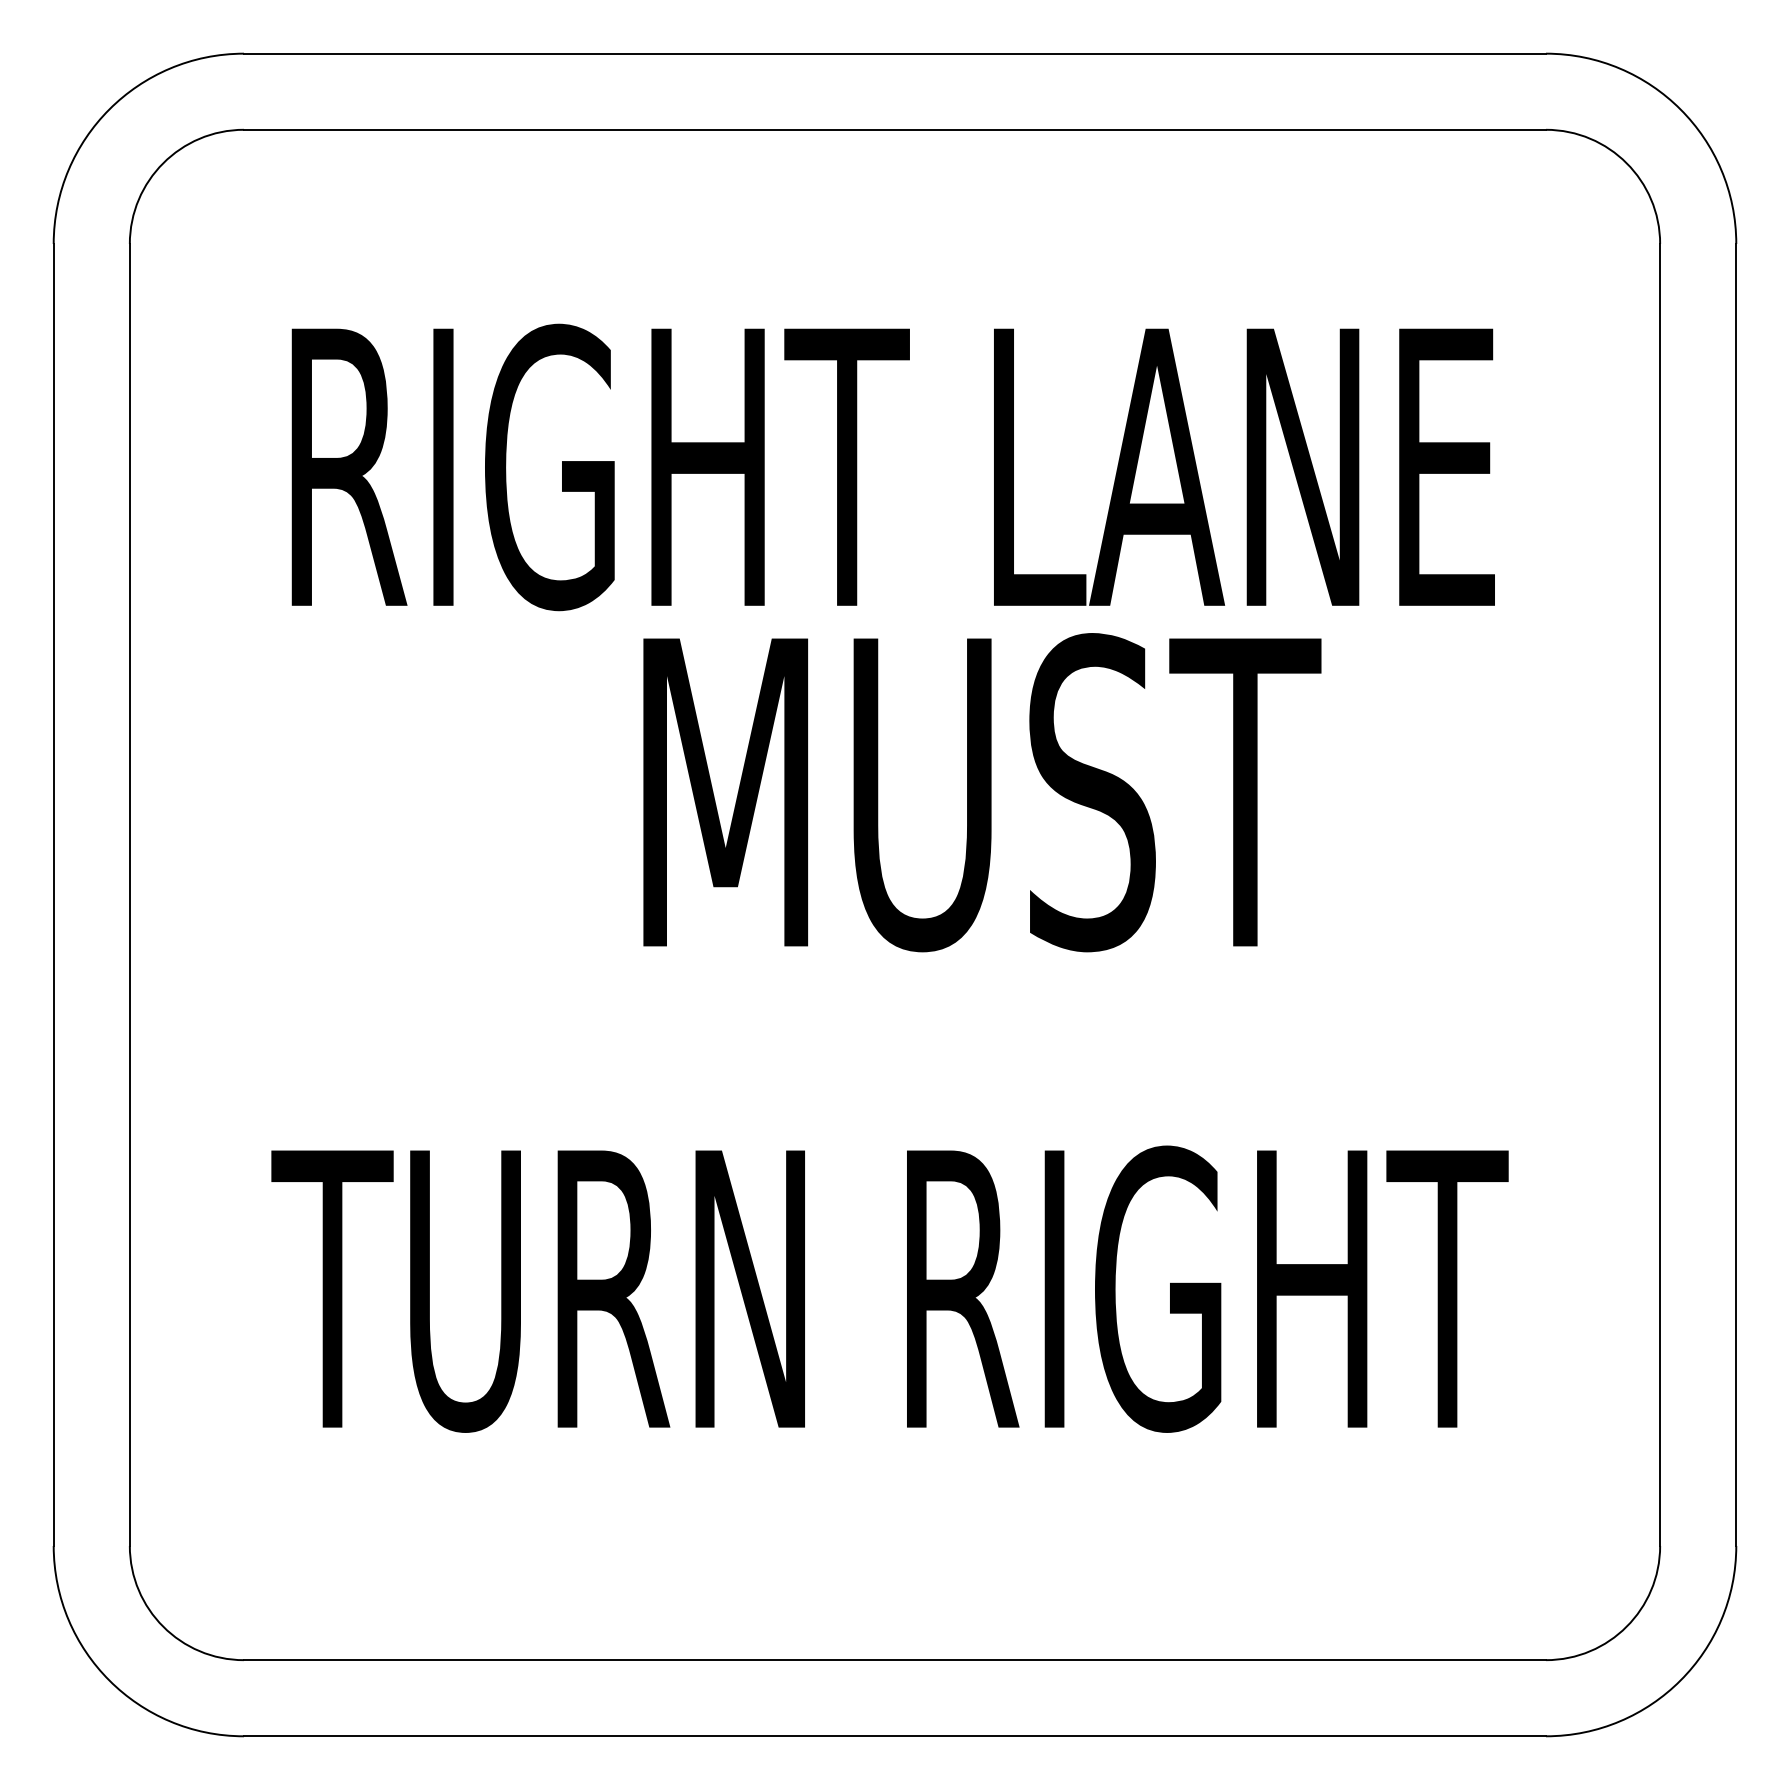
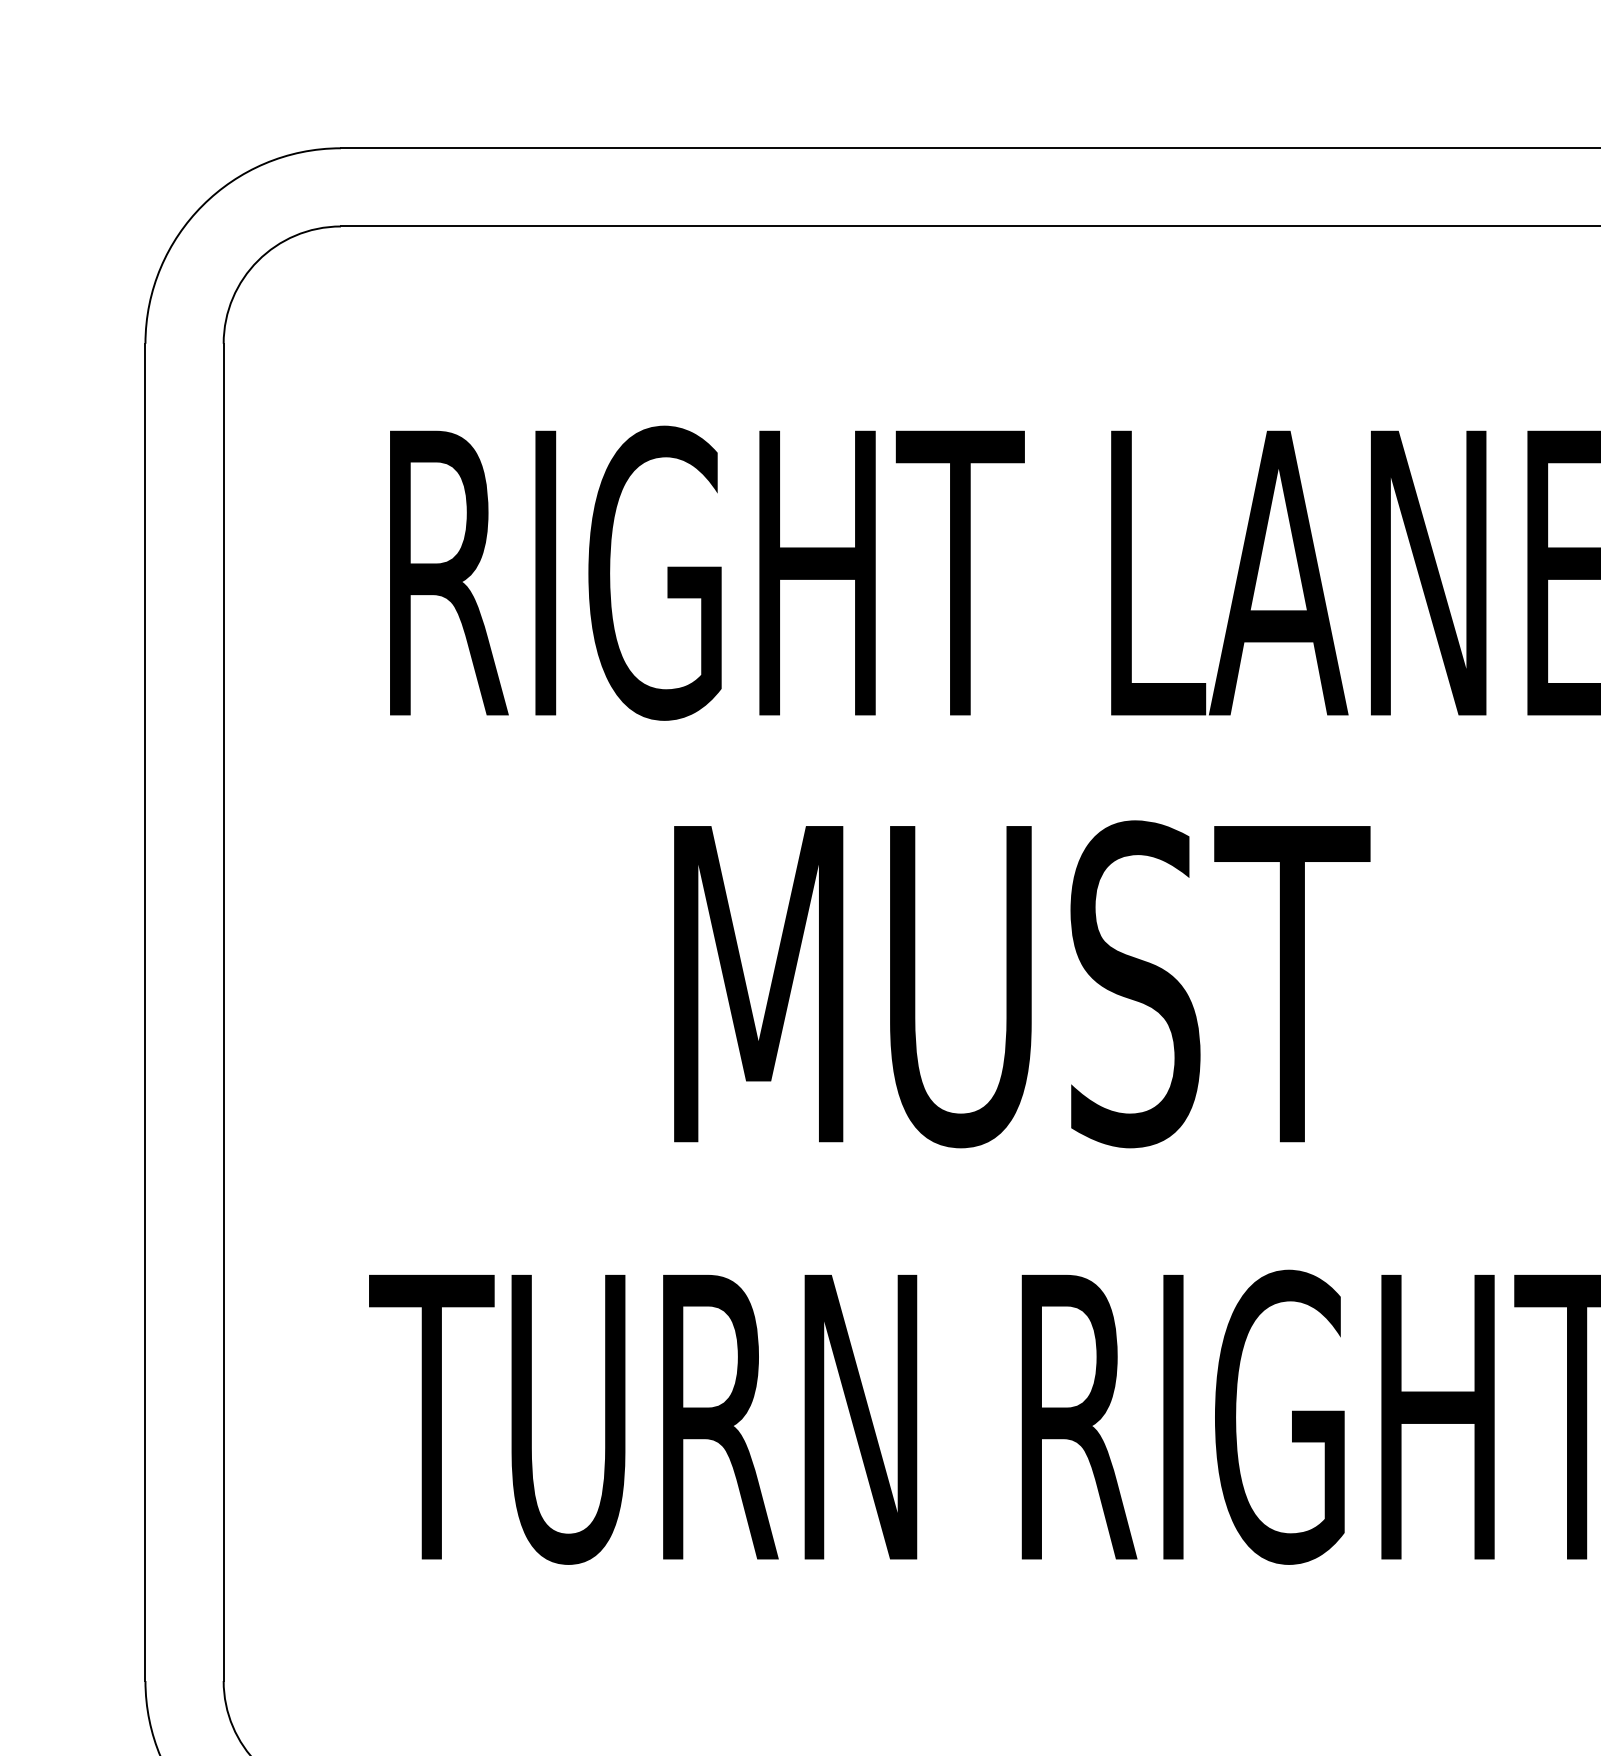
text: (982, 792) -> (1022, 984), moved

